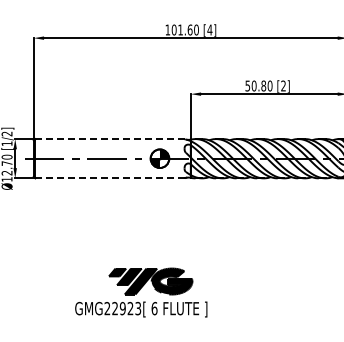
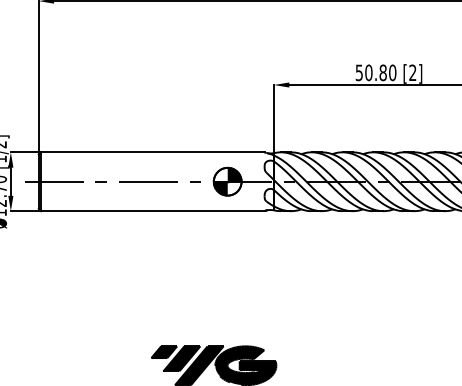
line: (110, 139) -> (153, 152), dashed -> solid
line: (110, 178) -> (153, 211), dashed -> solid

